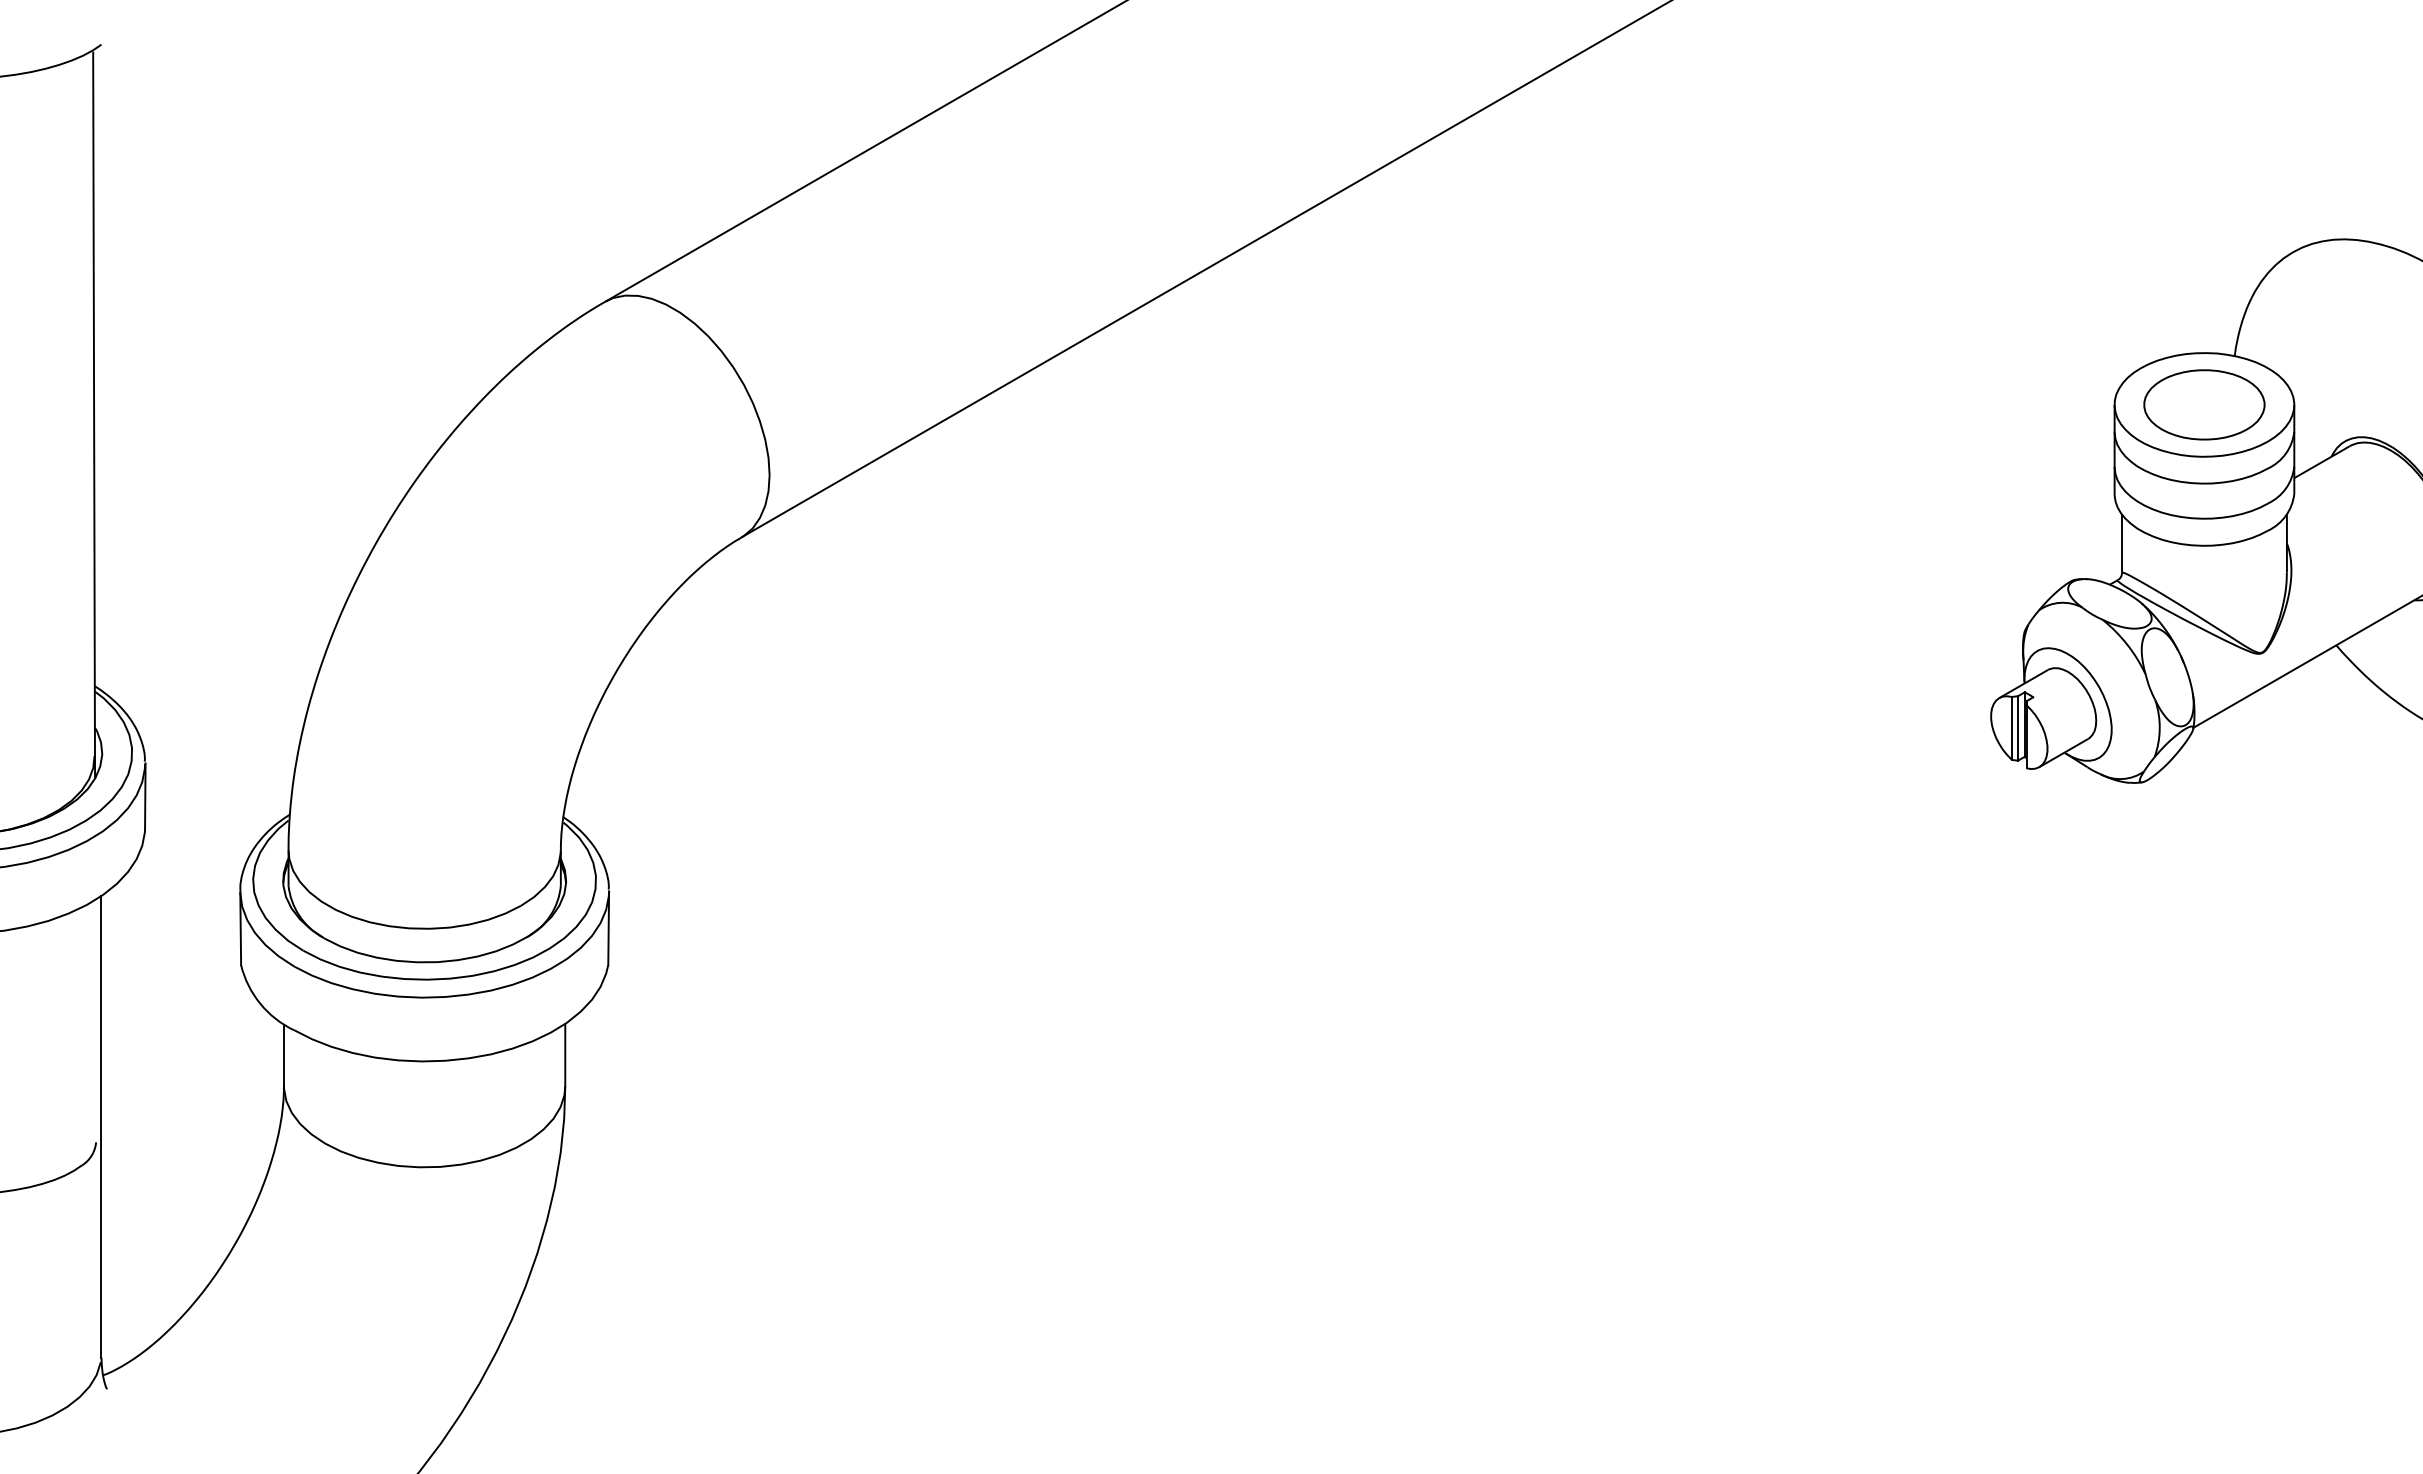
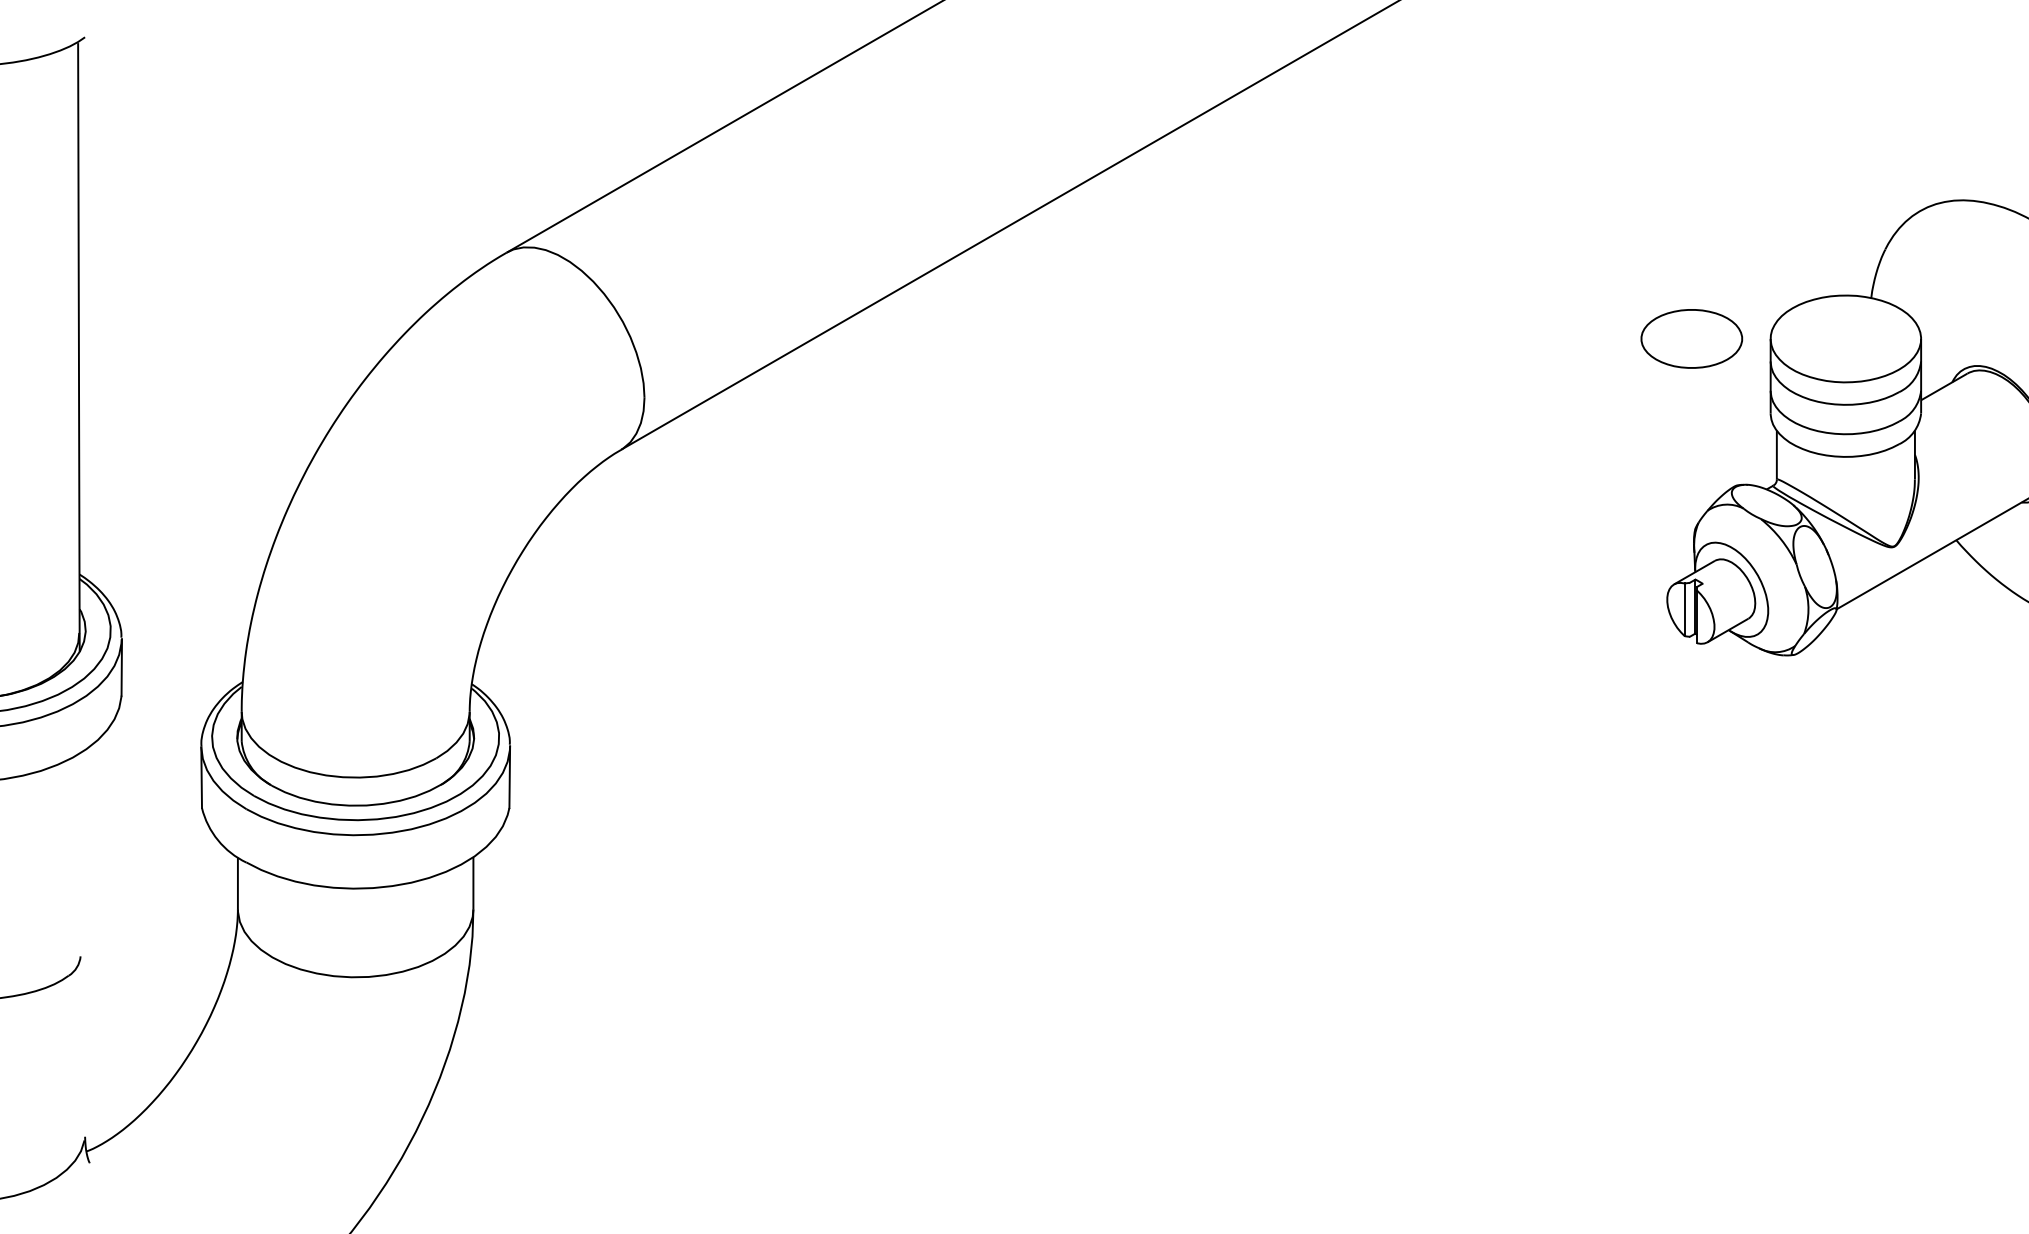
part: (2204, 404) -> (1691, 338), moved
line: (2018, 728) -> (1690, 609), removed
line: (101, 1126) -> (85, 943), removed

